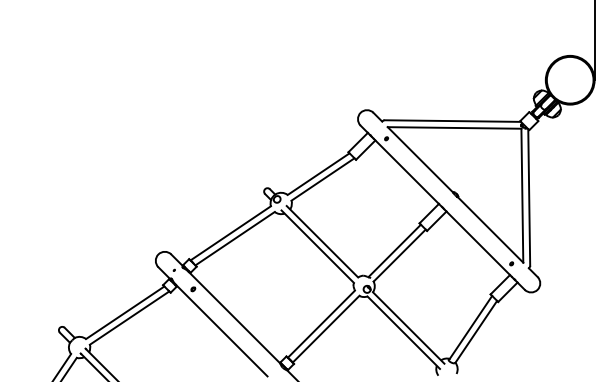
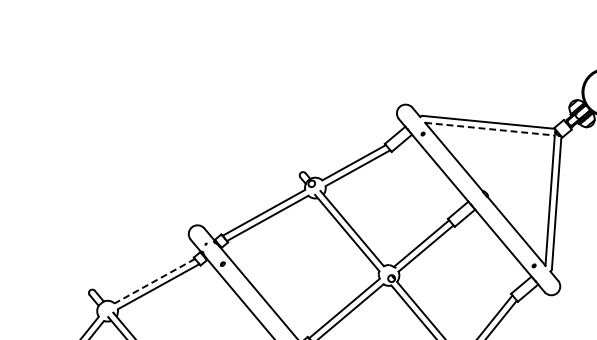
line: (454, 127) -> (489, 128), solid -> dashed
line: (124, 313) -> (154, 281), solid -> dashed

